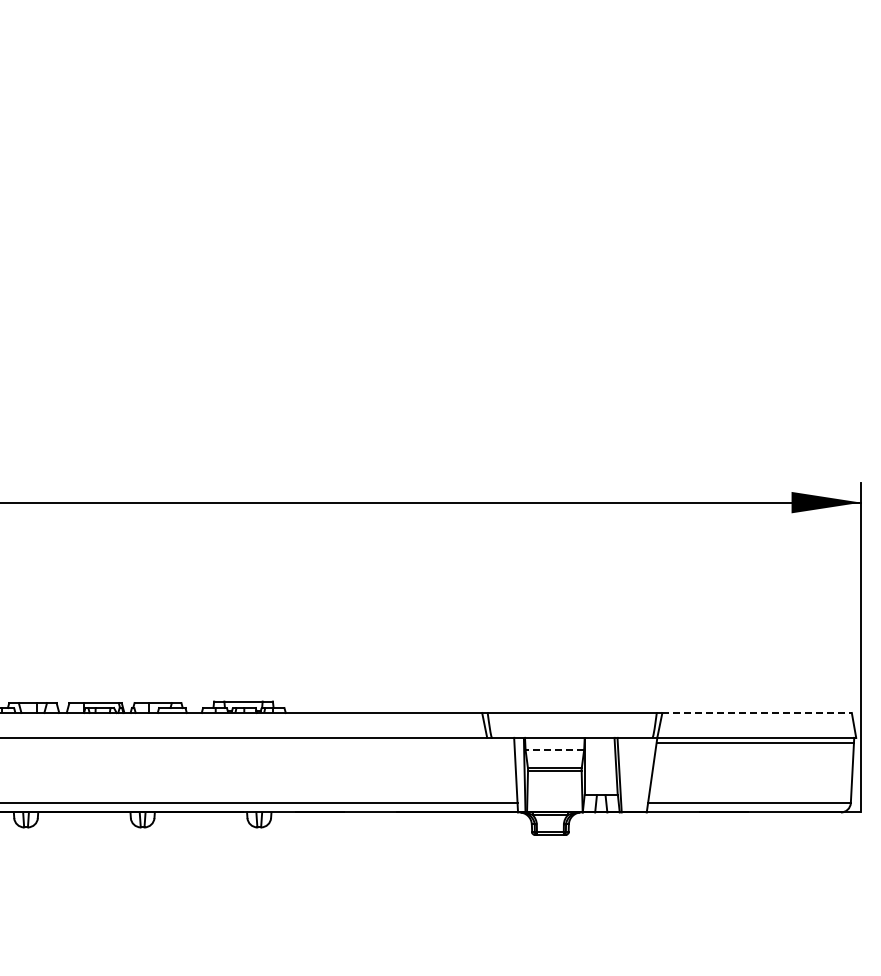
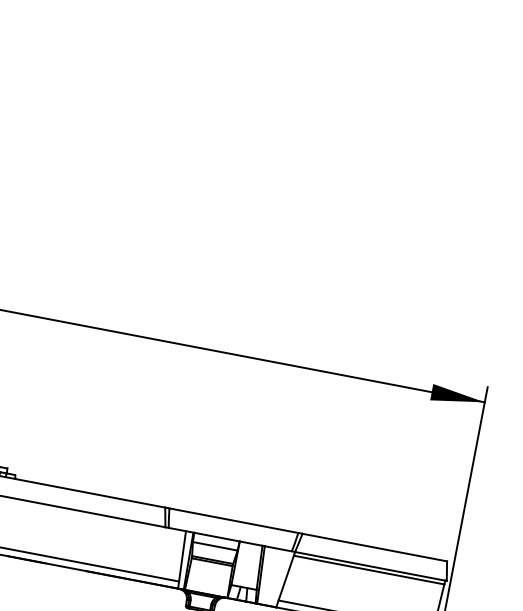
line: (757, 713) -> (375, 548), dashed -> solid
line: (554, 749) -> (215, 545), dashed -> solid

